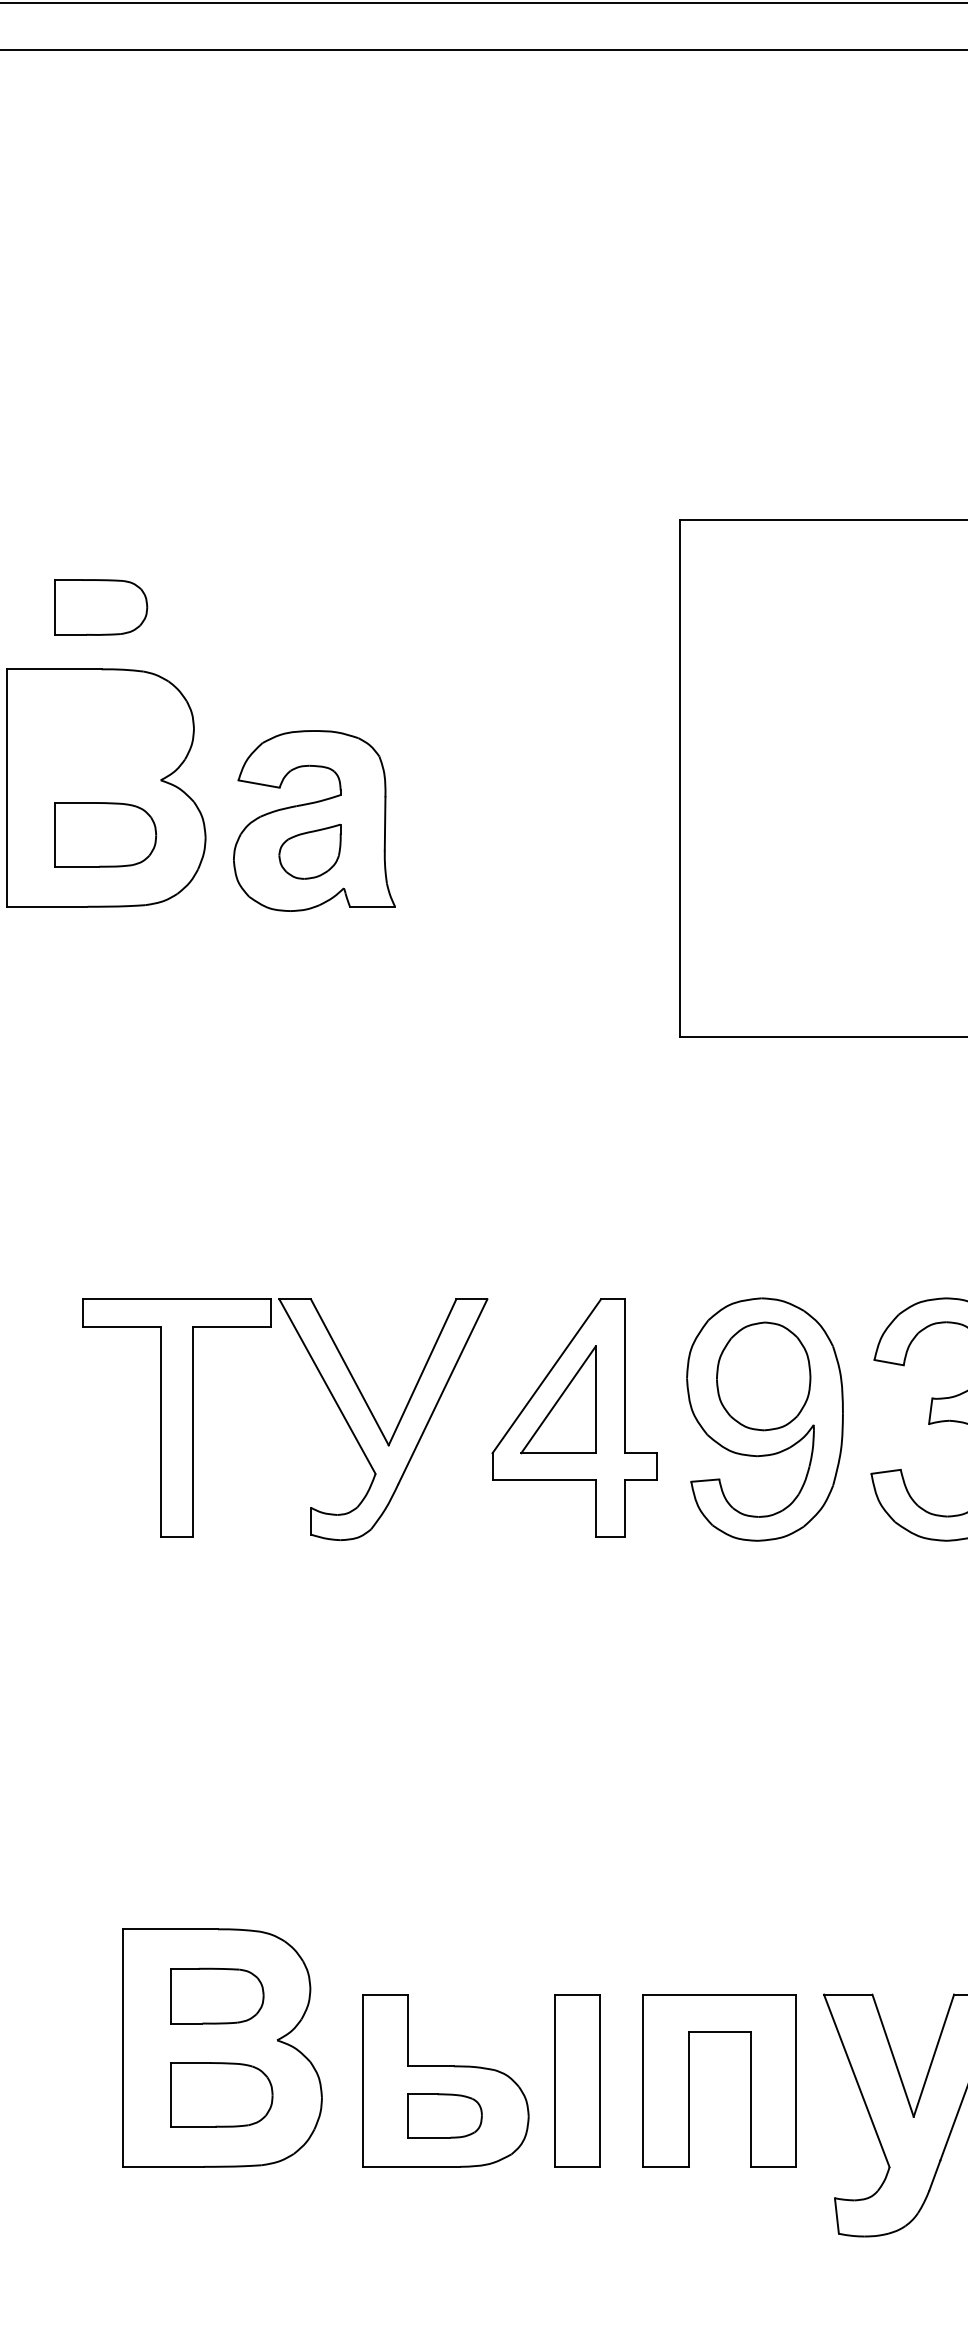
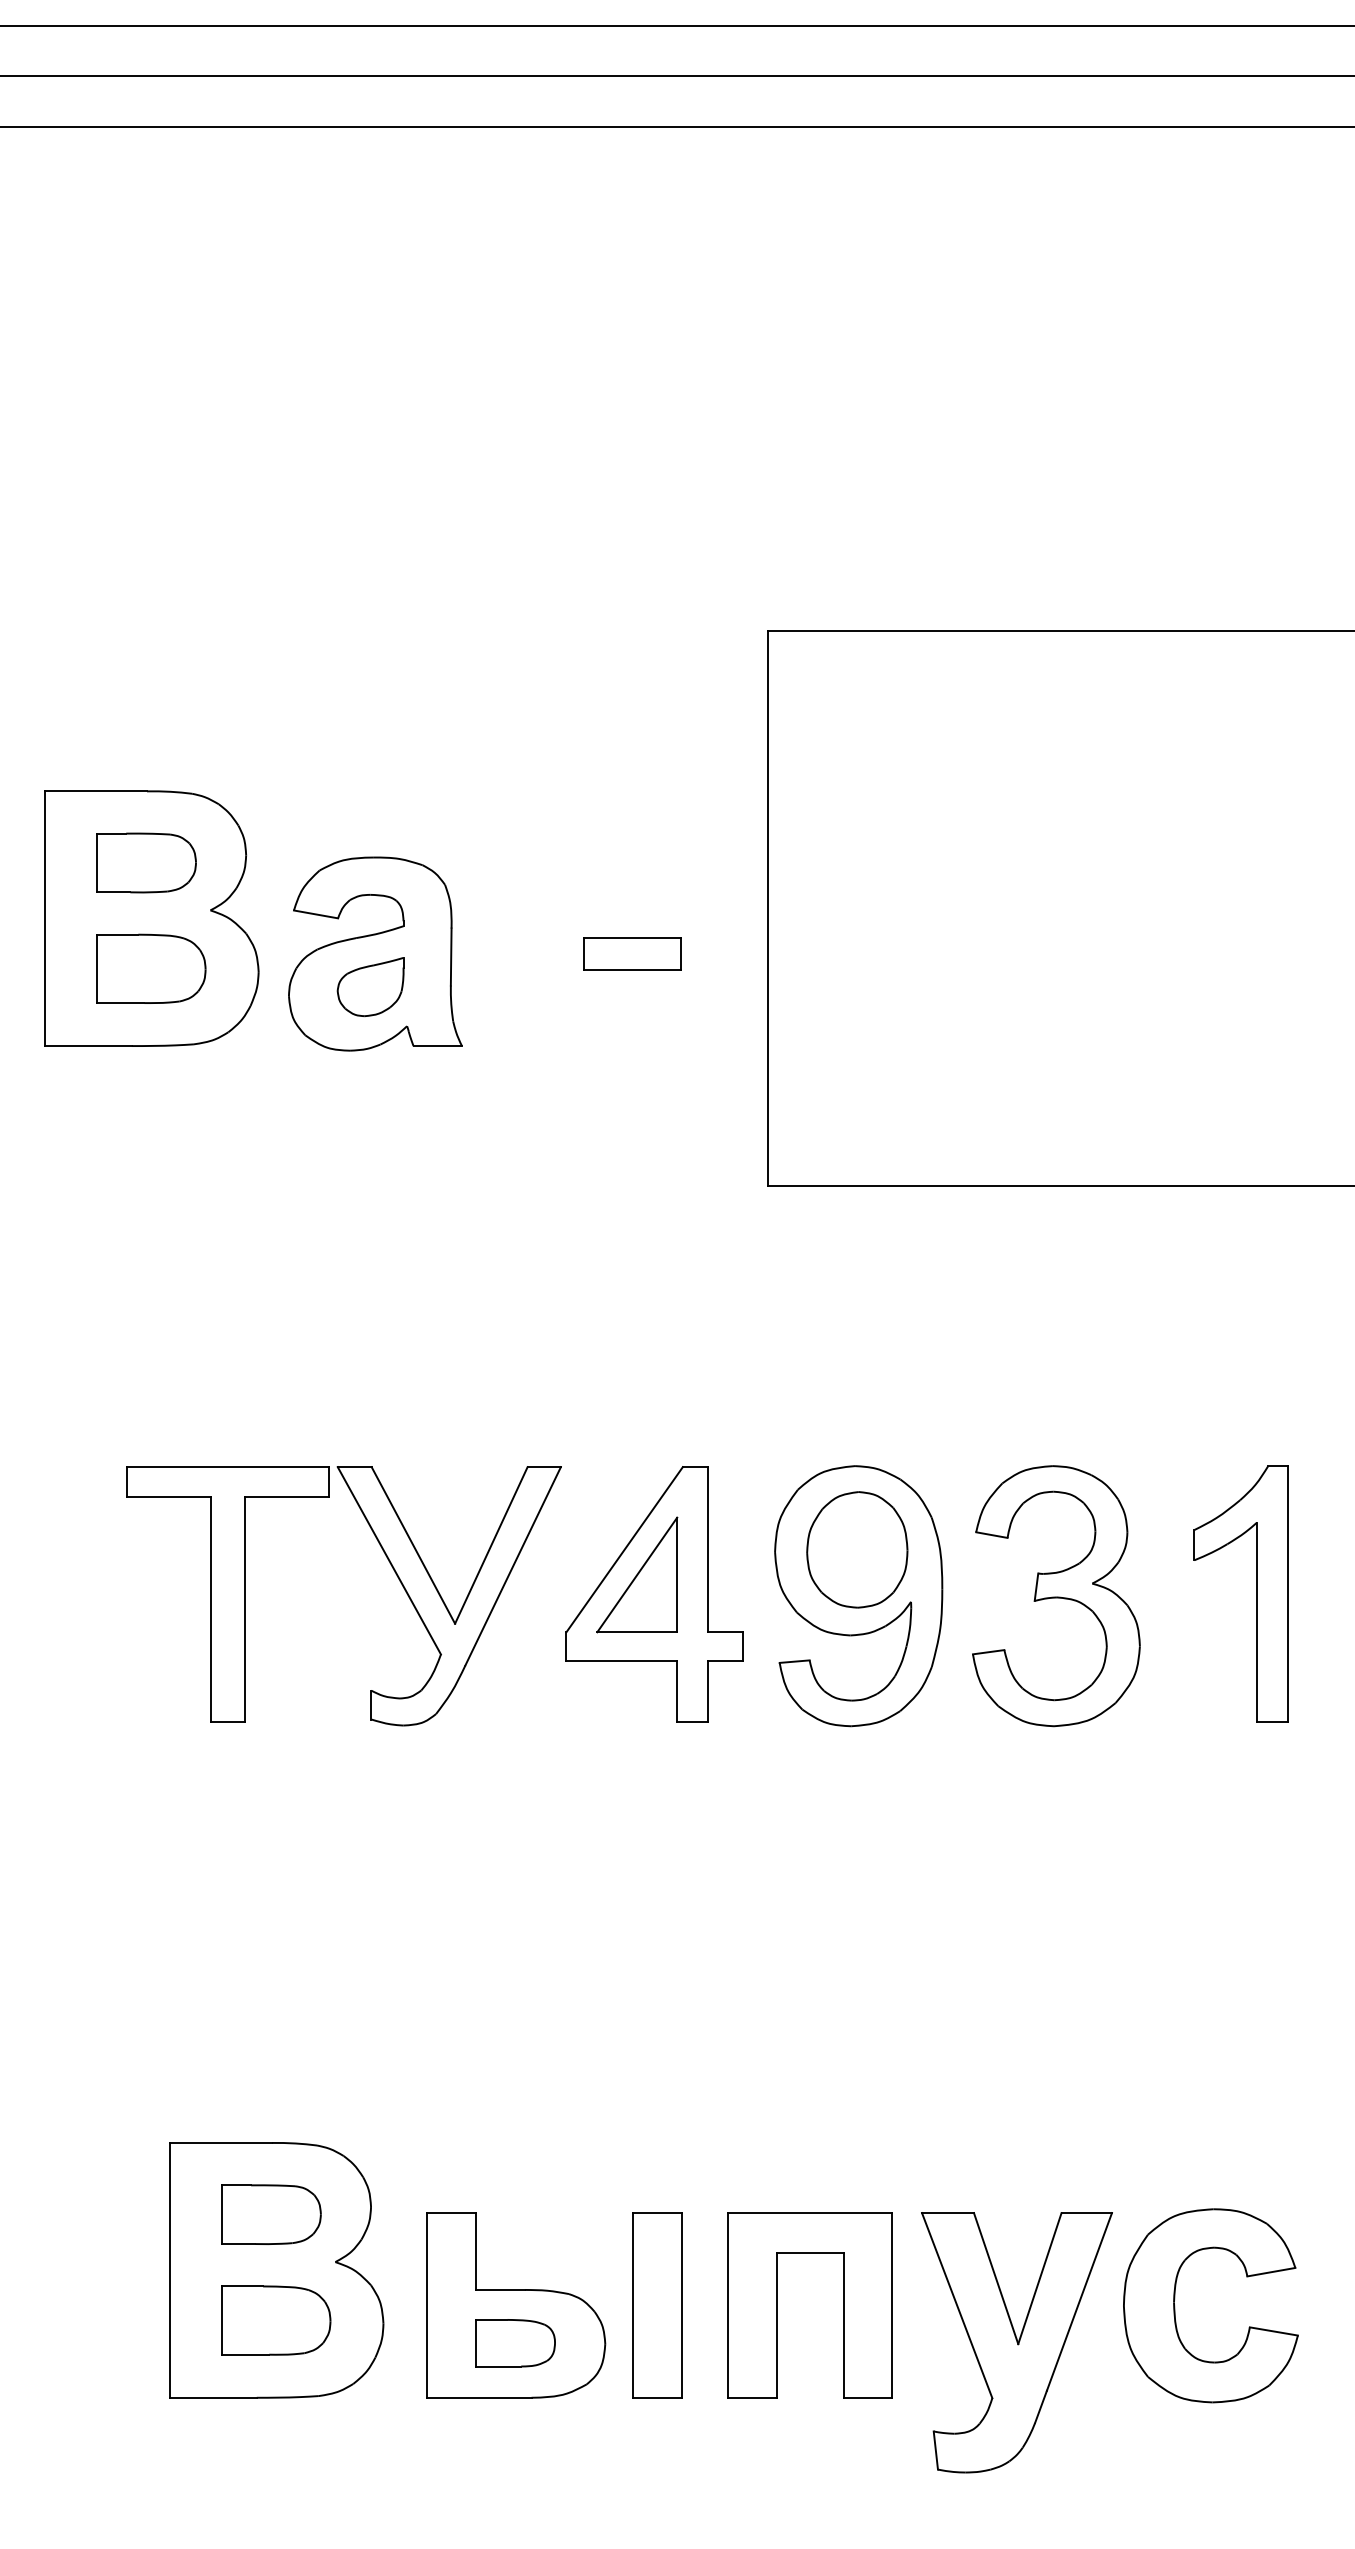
part: (101, 607) -> (146, 862), moved
part: (554, 820) -> (632, 953), added

